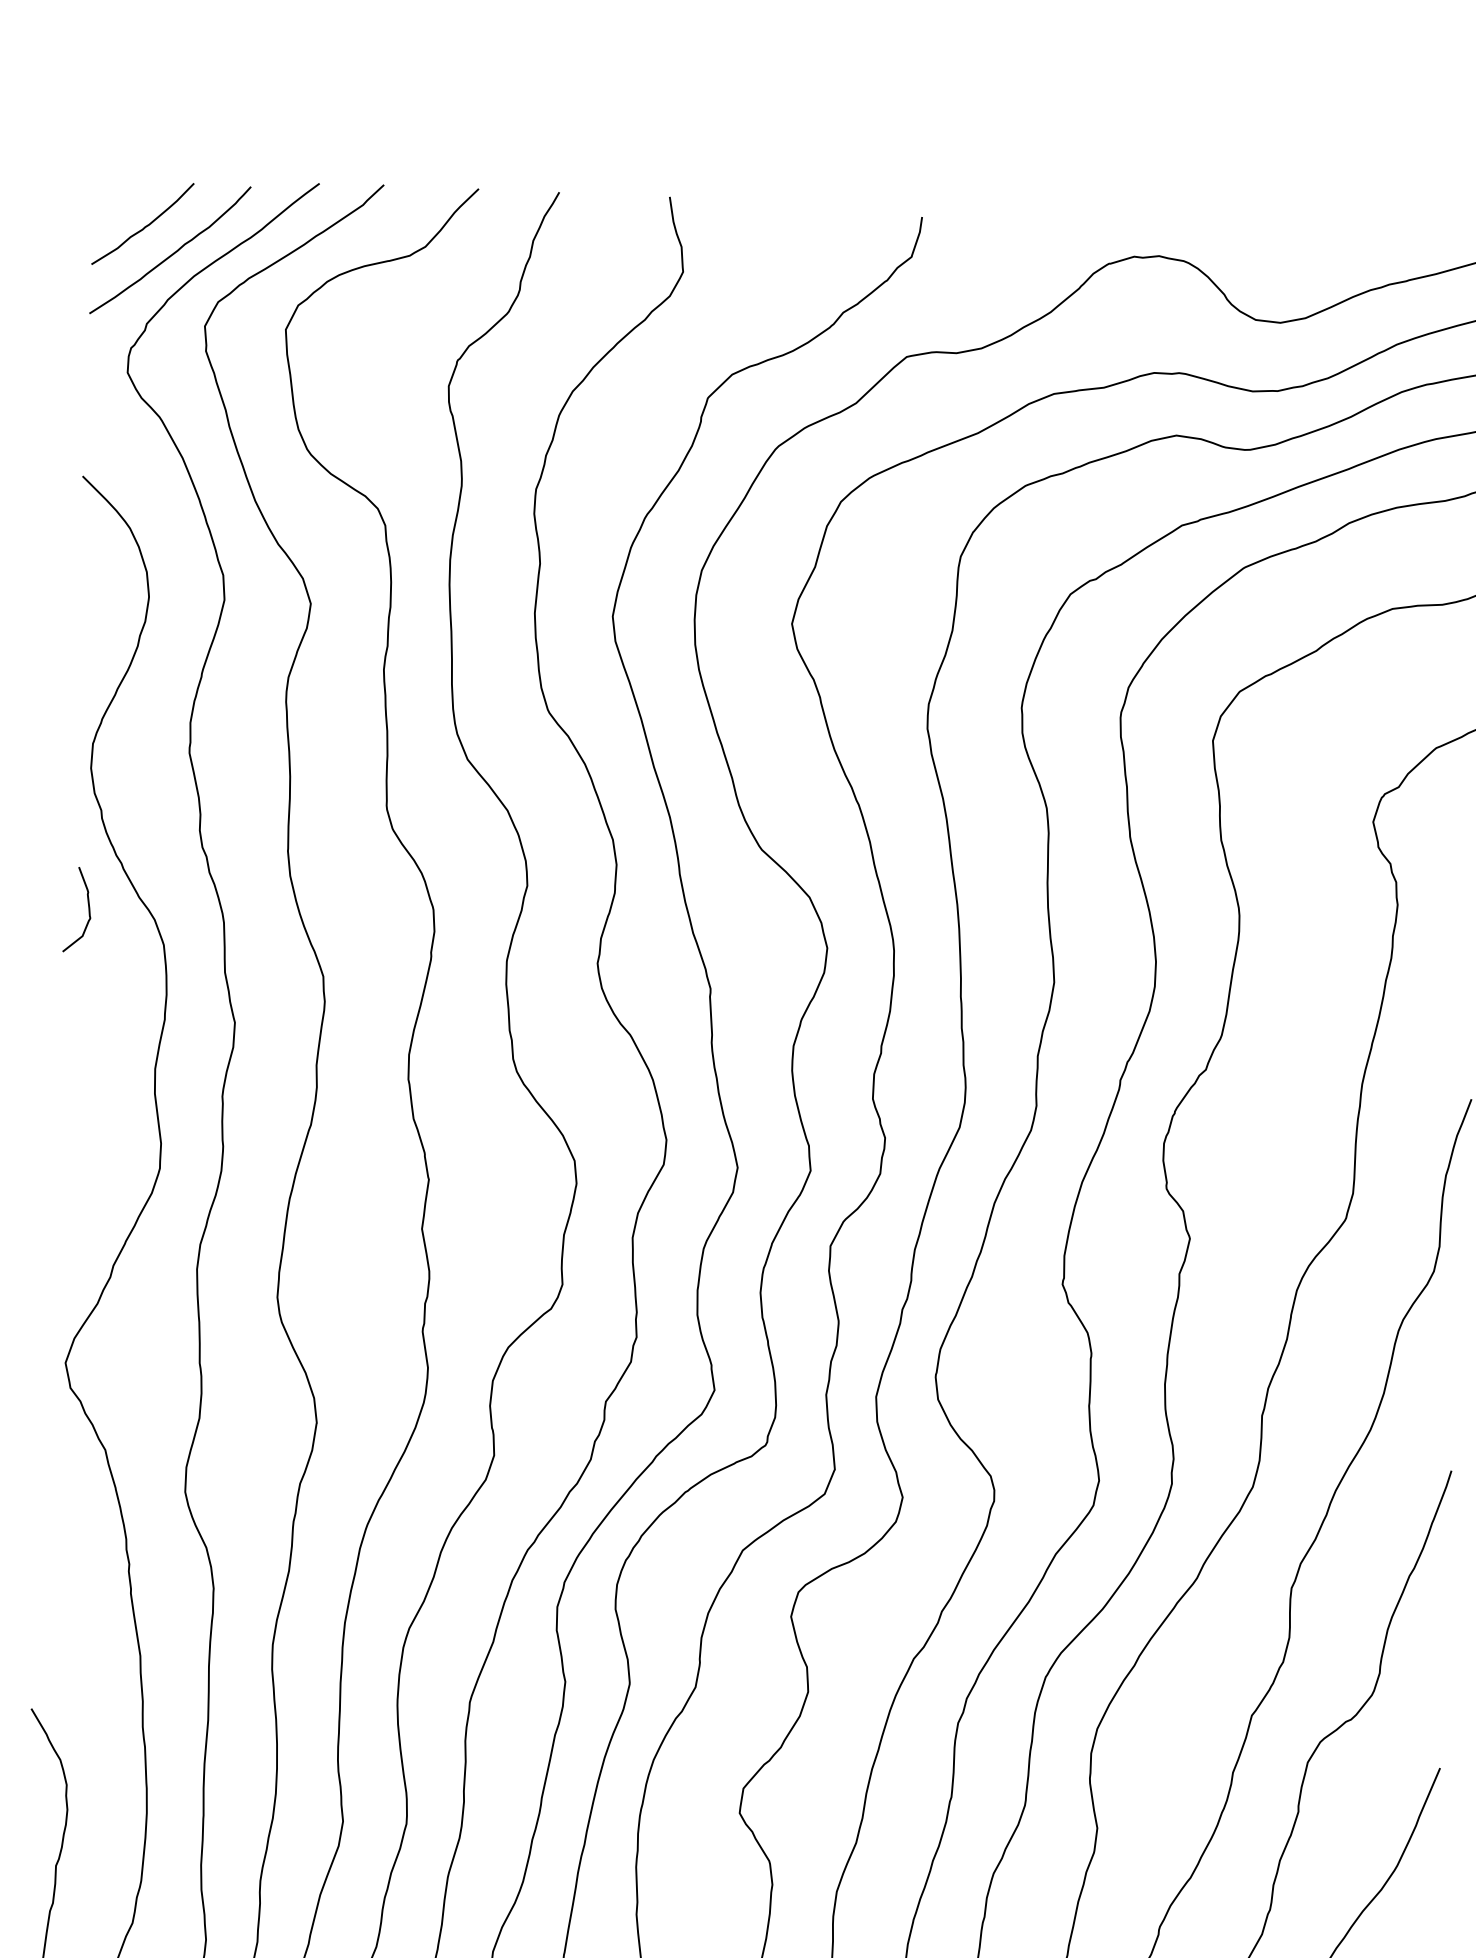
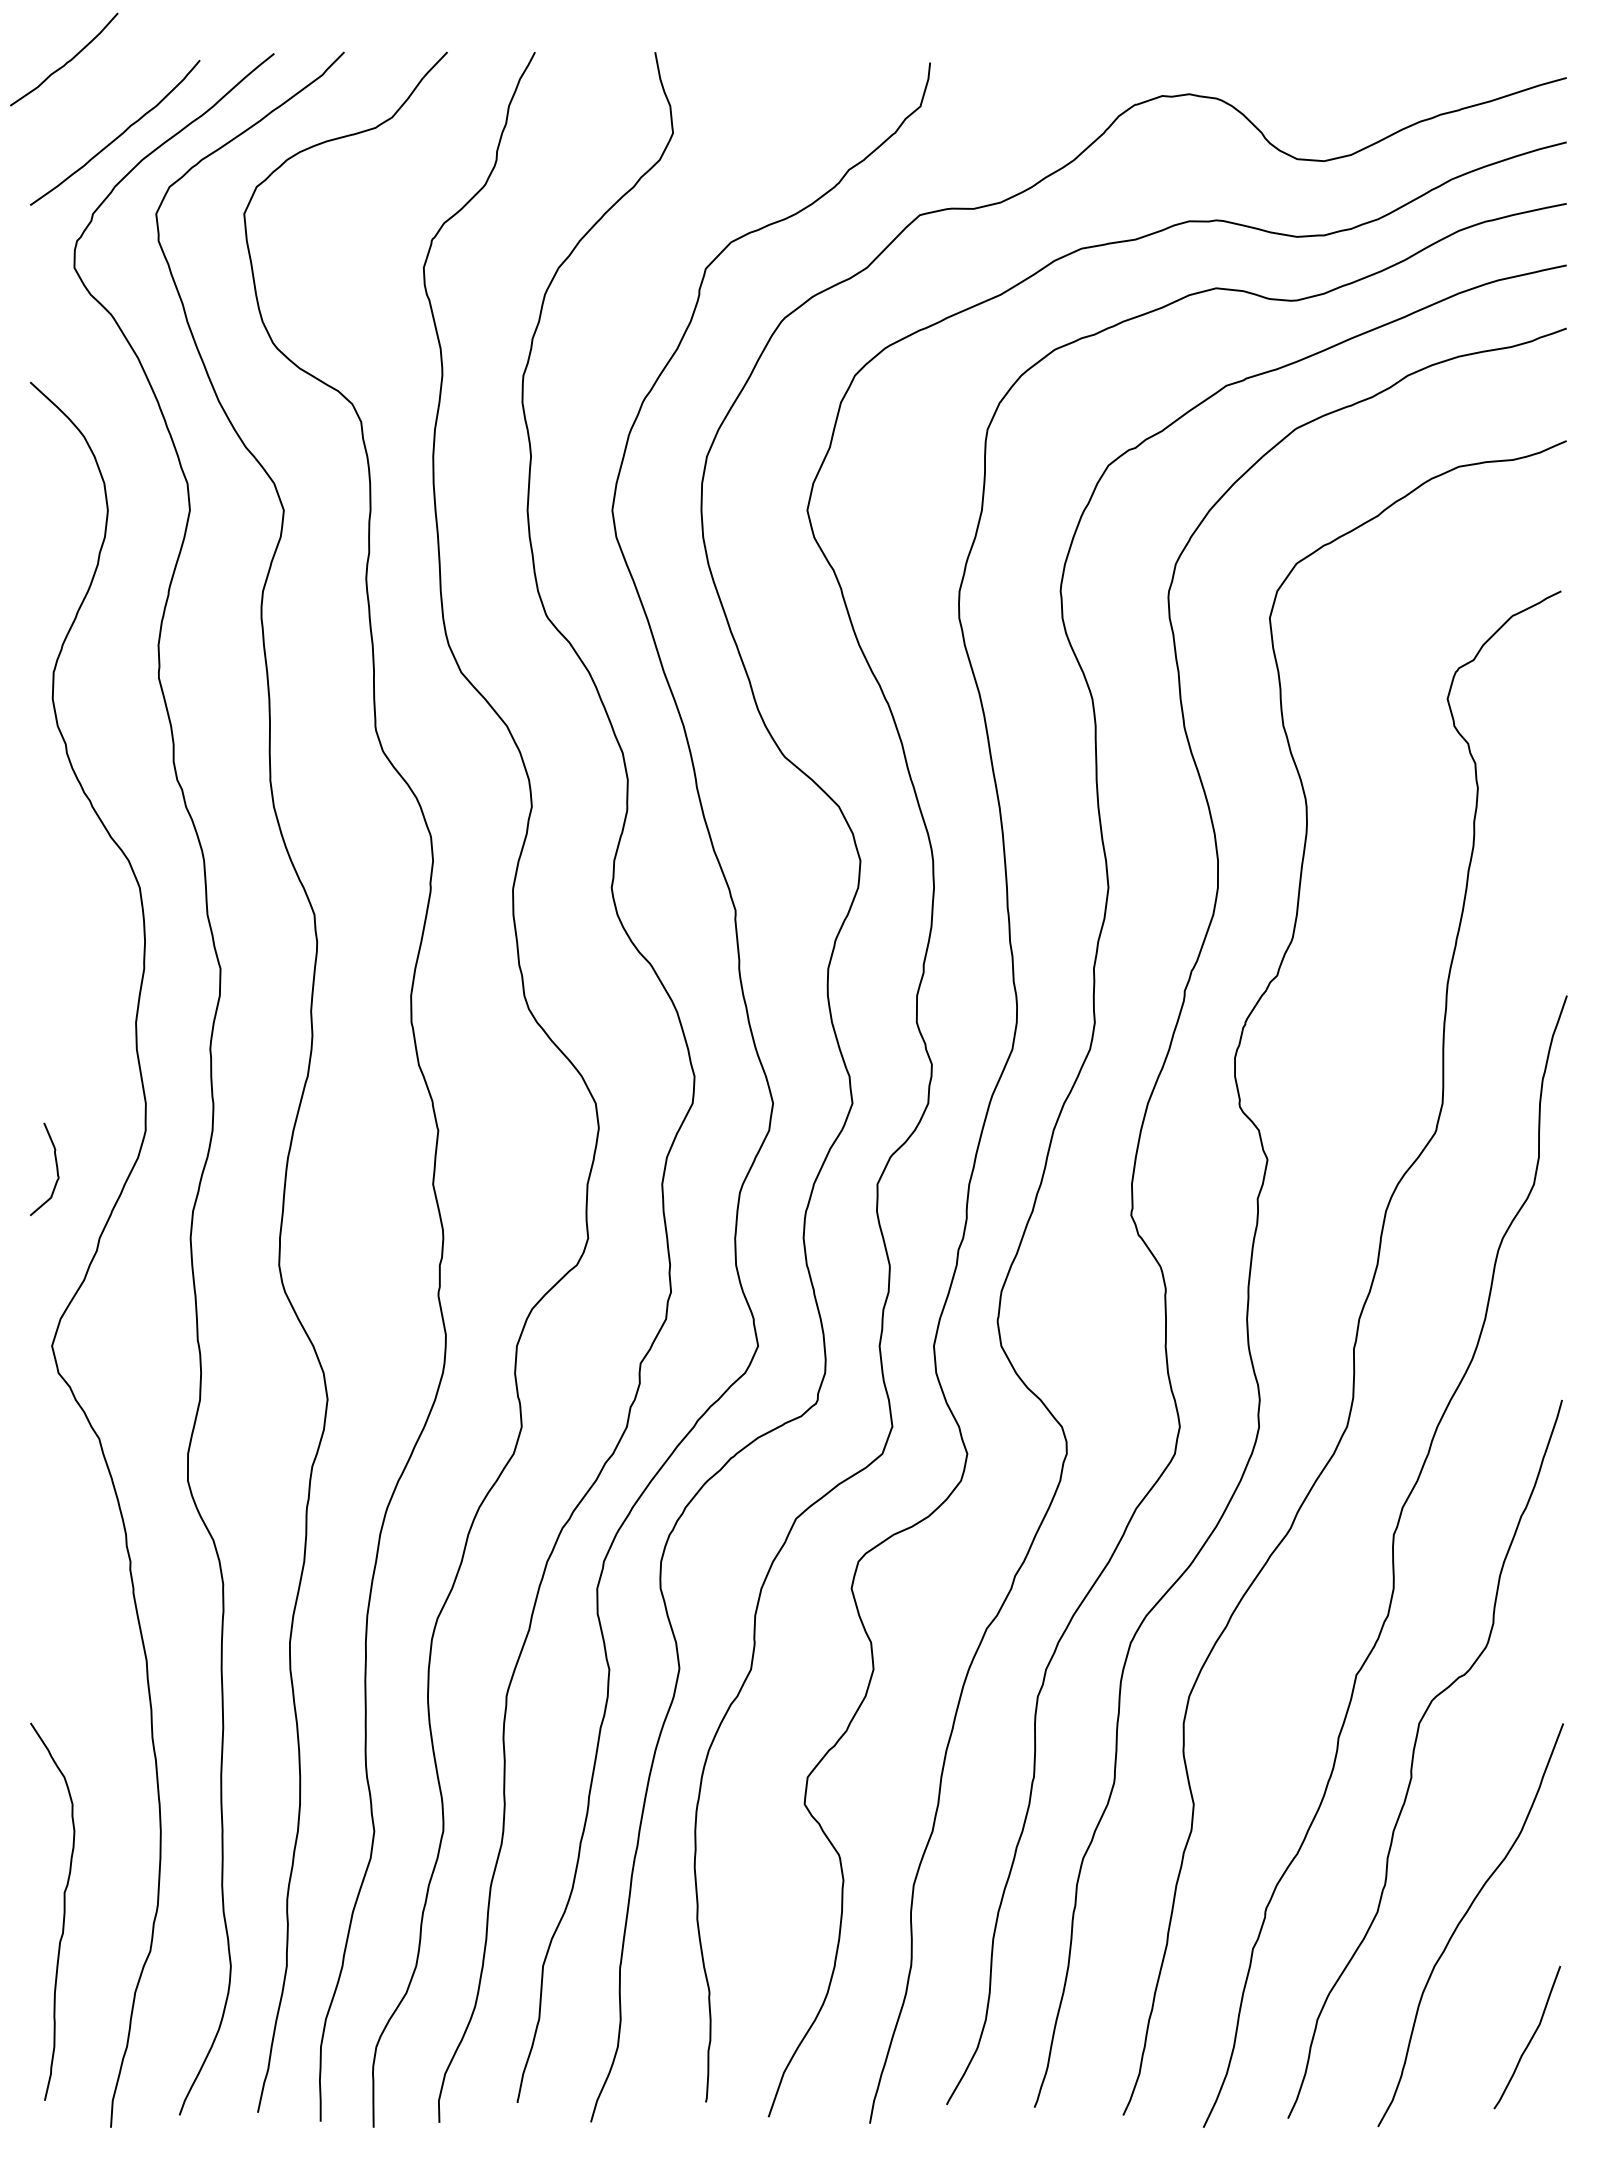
curve: (145, 225) -> (67, 61), moved
curve: (87, 905) -> (55, 1164), moved

